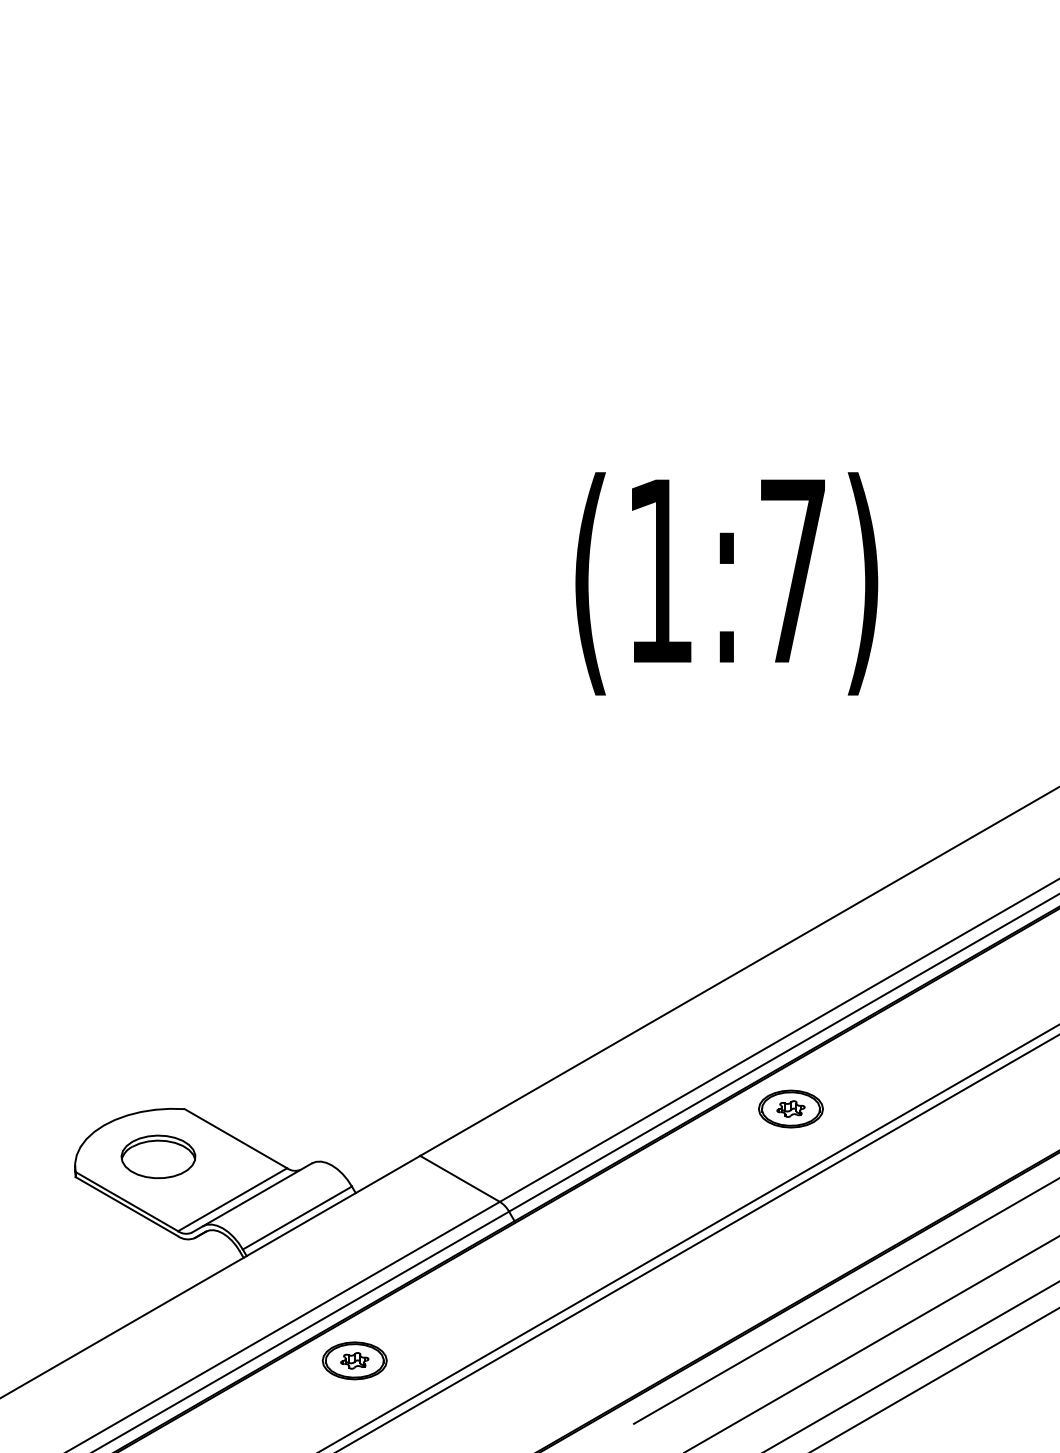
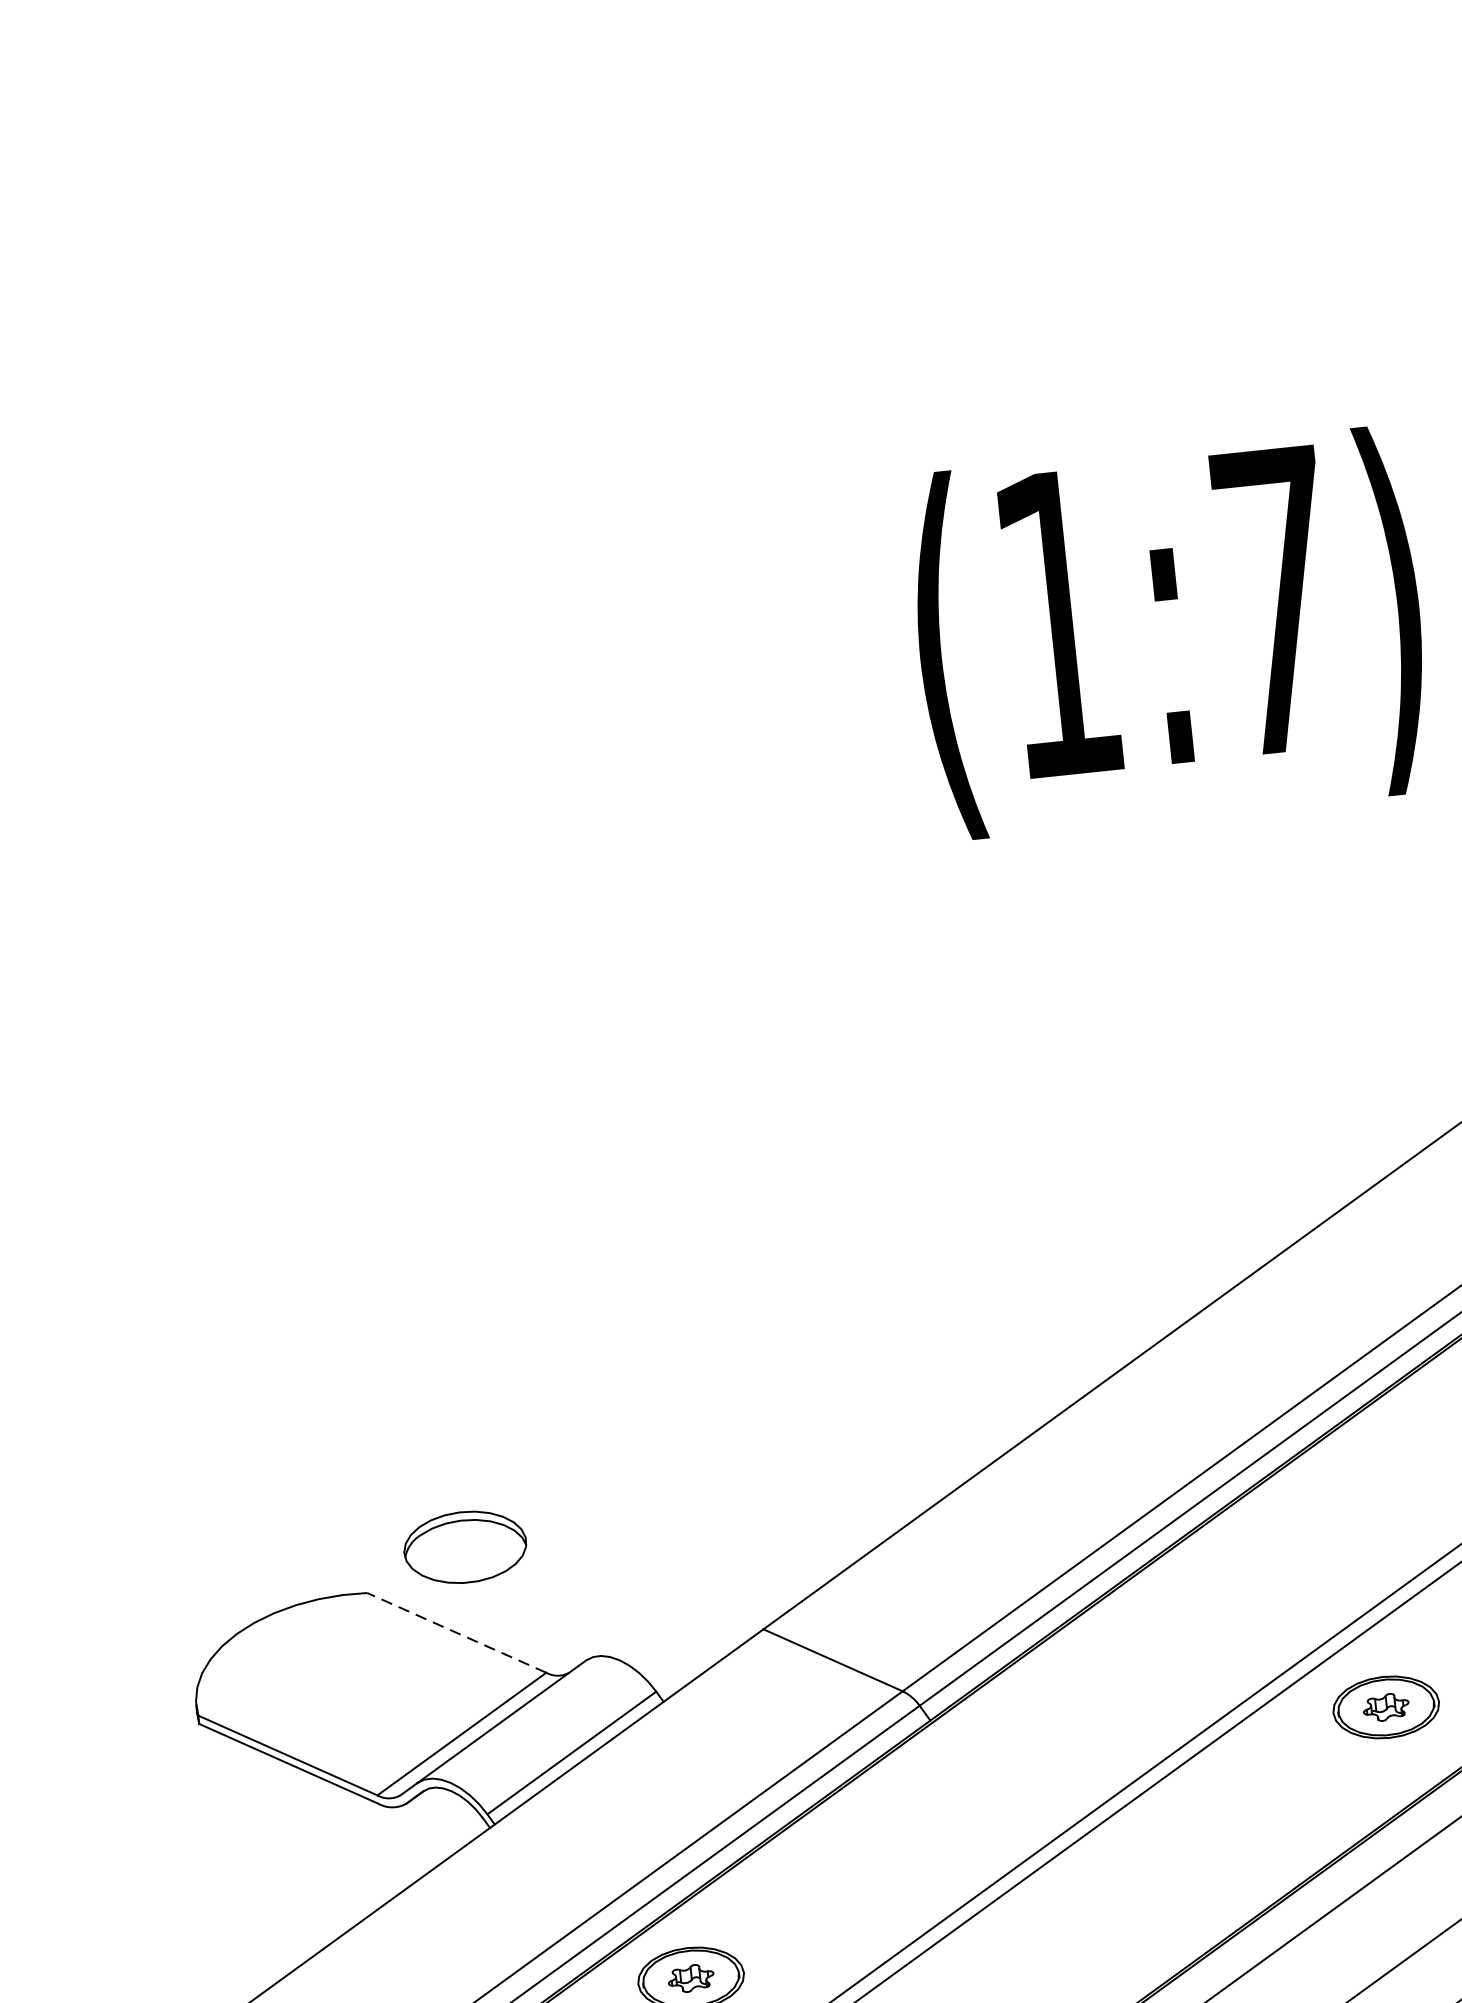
part: (790, 1108) -> (1385, 1706), moved
line: (235, 1138) -> (455, 1632), solid -> dashed
part: (158, 1156) -> (465, 1546), moved

